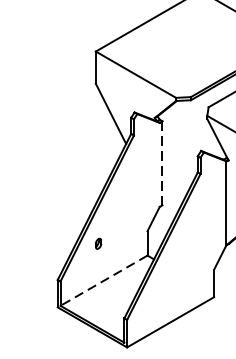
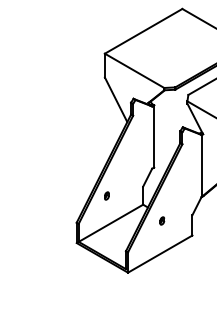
line: (162, 162) -> (154, 135), dashed -> solid
part: (173, 276) -> (162, 220), added
line: (103, 280) -> (110, 223), dashed -> solid

